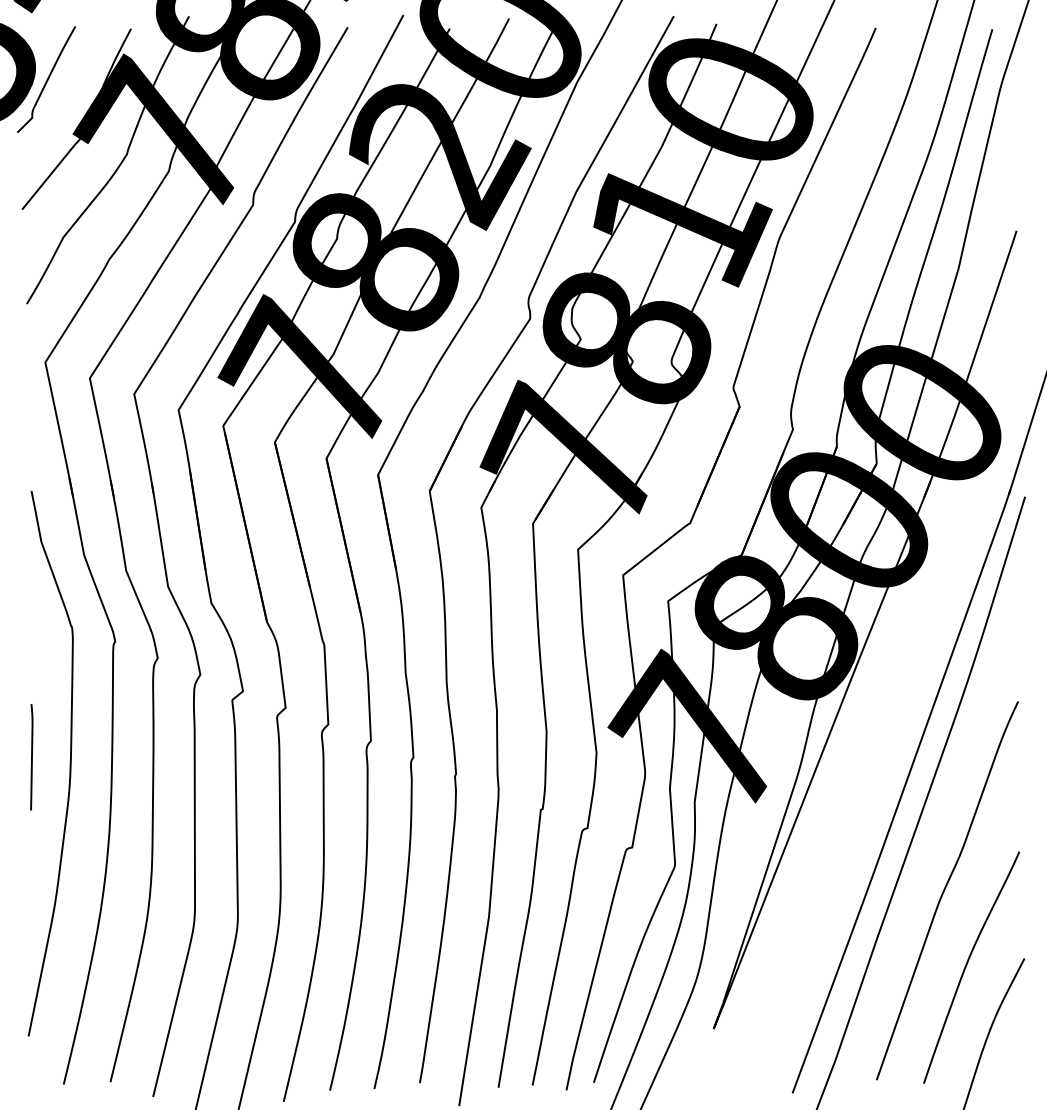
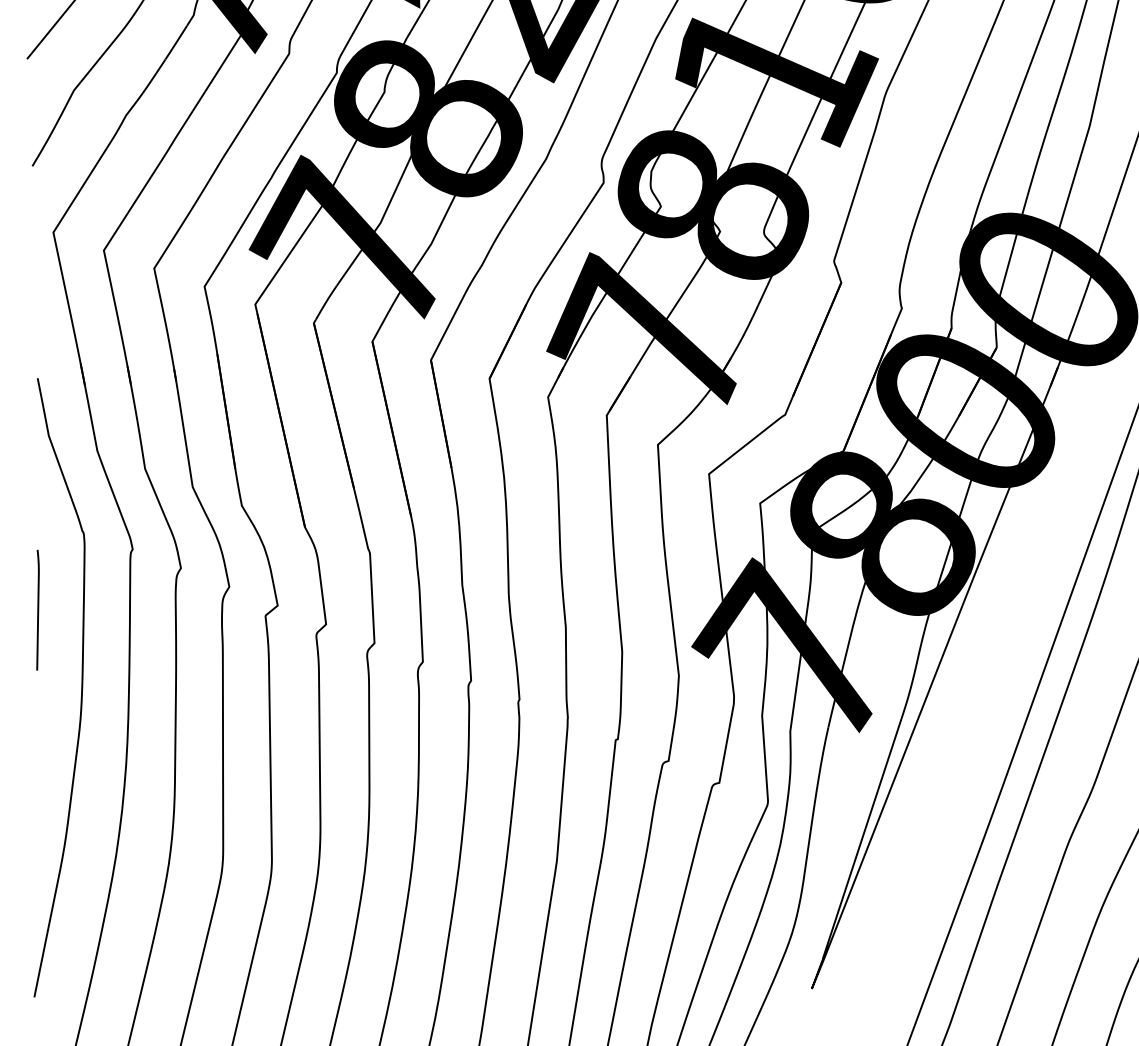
line: (31, 757) -> (37, 610), moved

